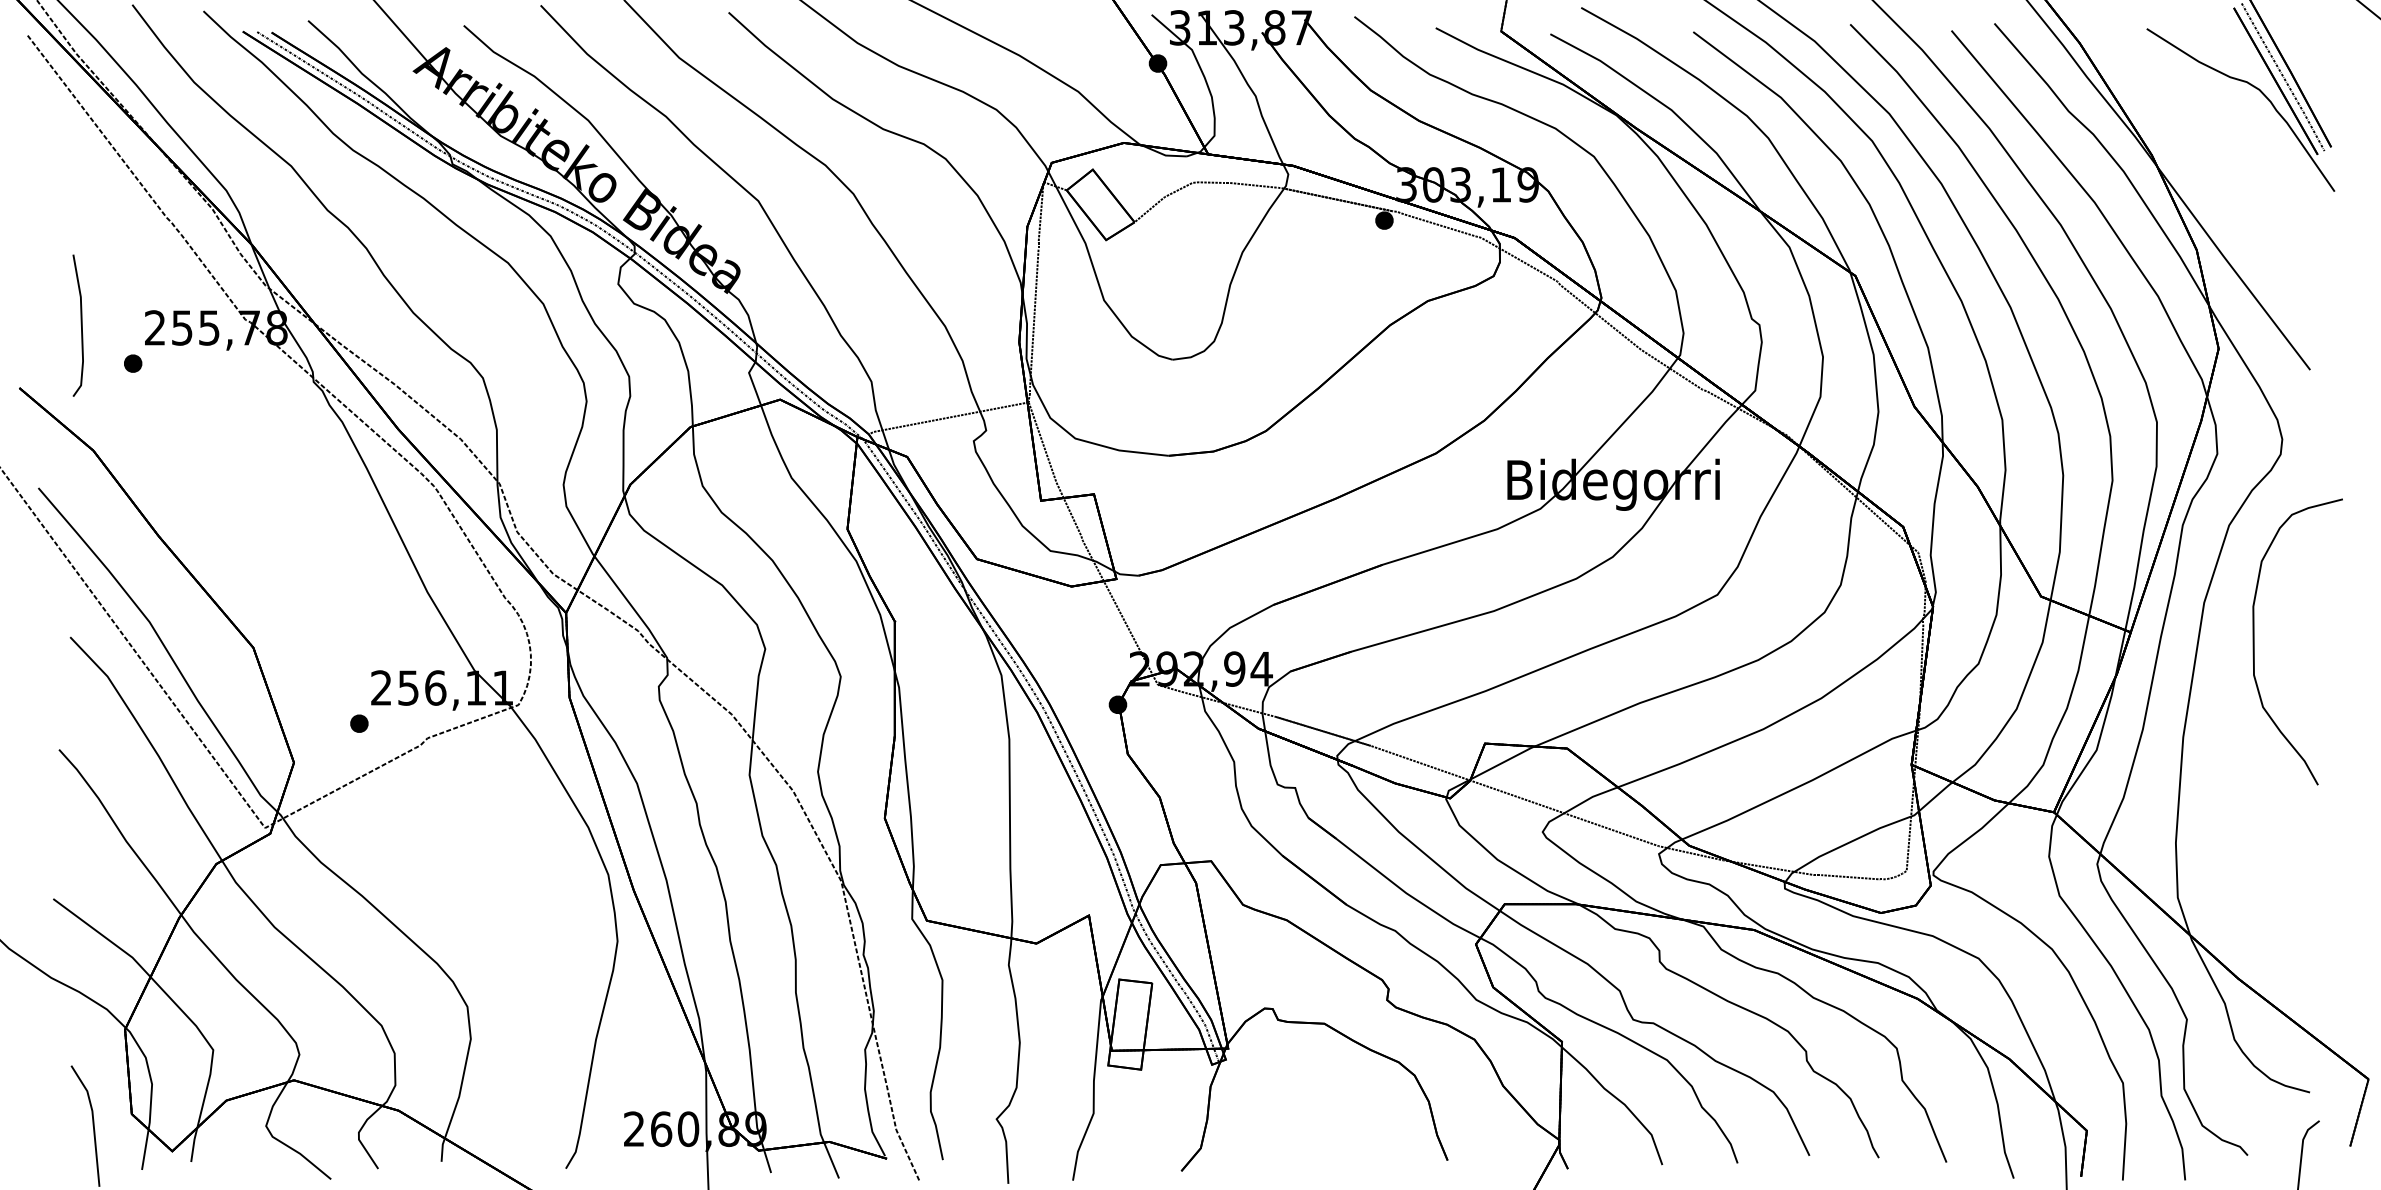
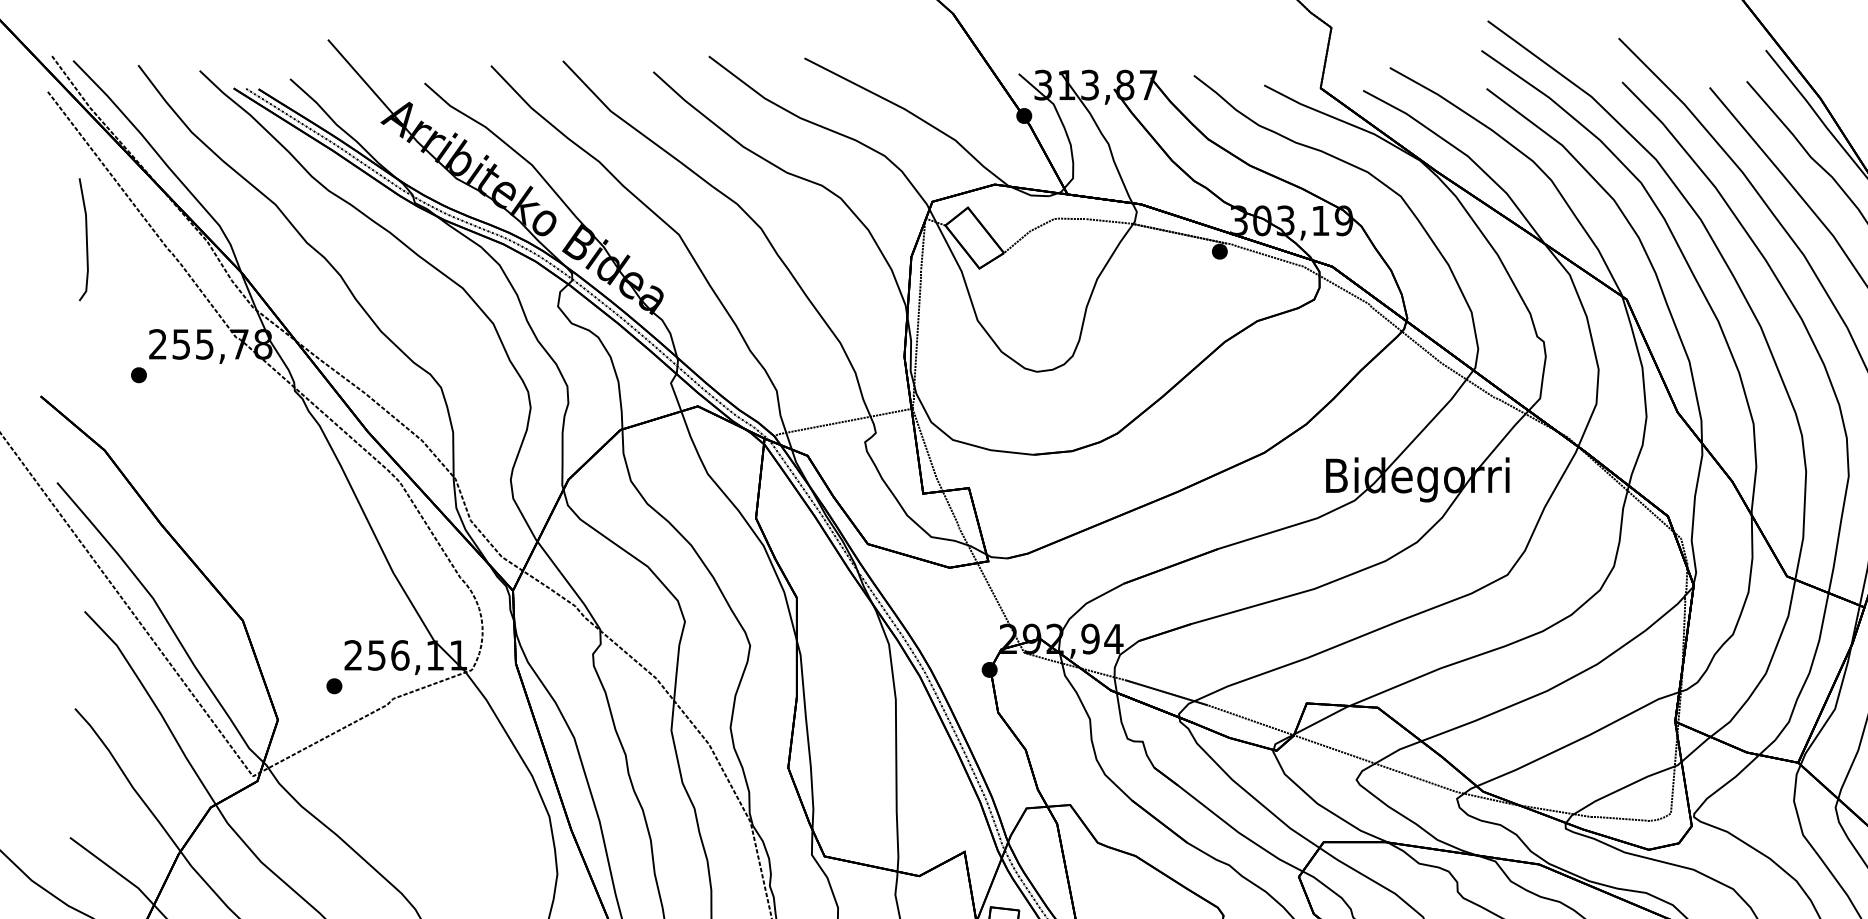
line: (80, 324) -> (85, 238), moved

